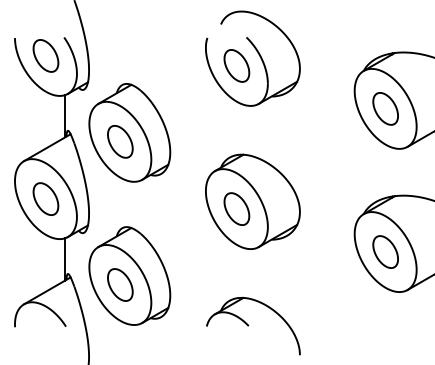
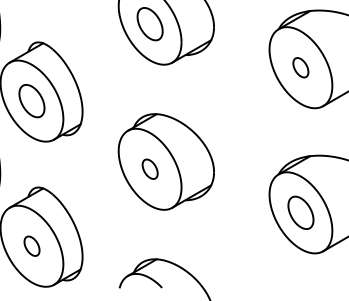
part: (385, 108) -> (300, 67), size x0.6
part: (236, 208) -> (149, 168), size x0.6
part: (120, 284) -> (32, 245), size x0.6

